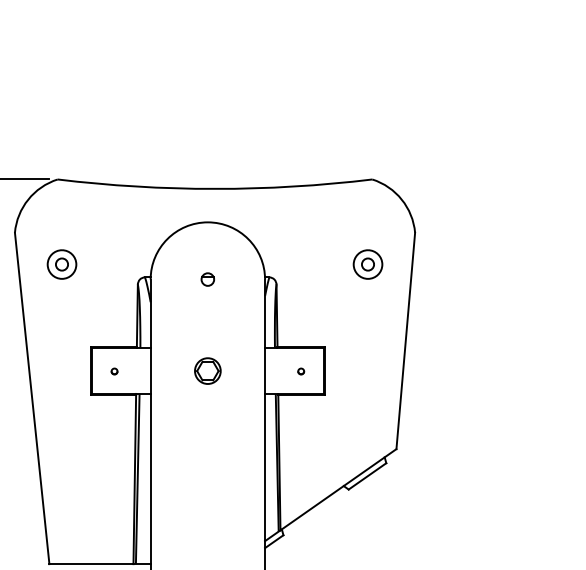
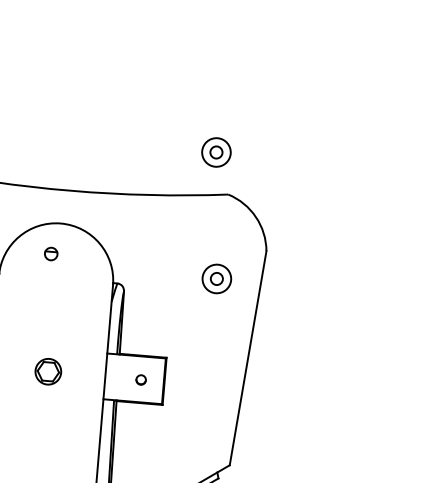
part: (356, 138) -> (215, 152), added
part: (207, 279) -> (50, 253), moved
part: (301, 371) -> (141, 379), size x1.6

